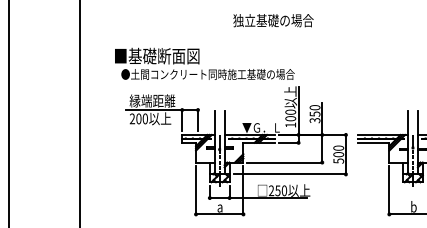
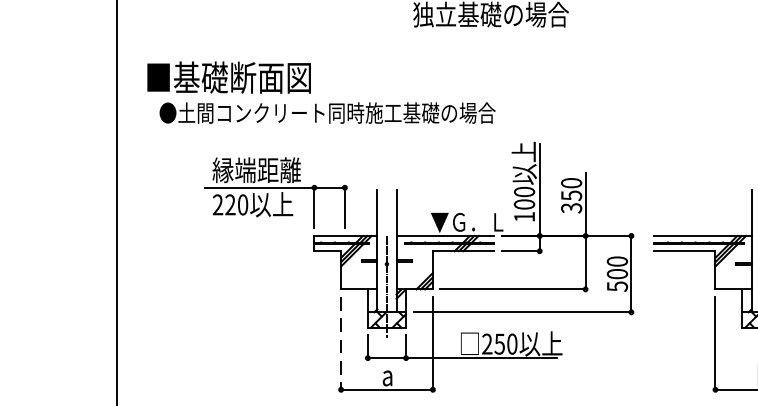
text: (204, 63) -> (320, 91), moved
text: (138, 118) -> (229, 204), 200 -> 220
line: (196, 190) -> (342, 343), solid -> dashed

